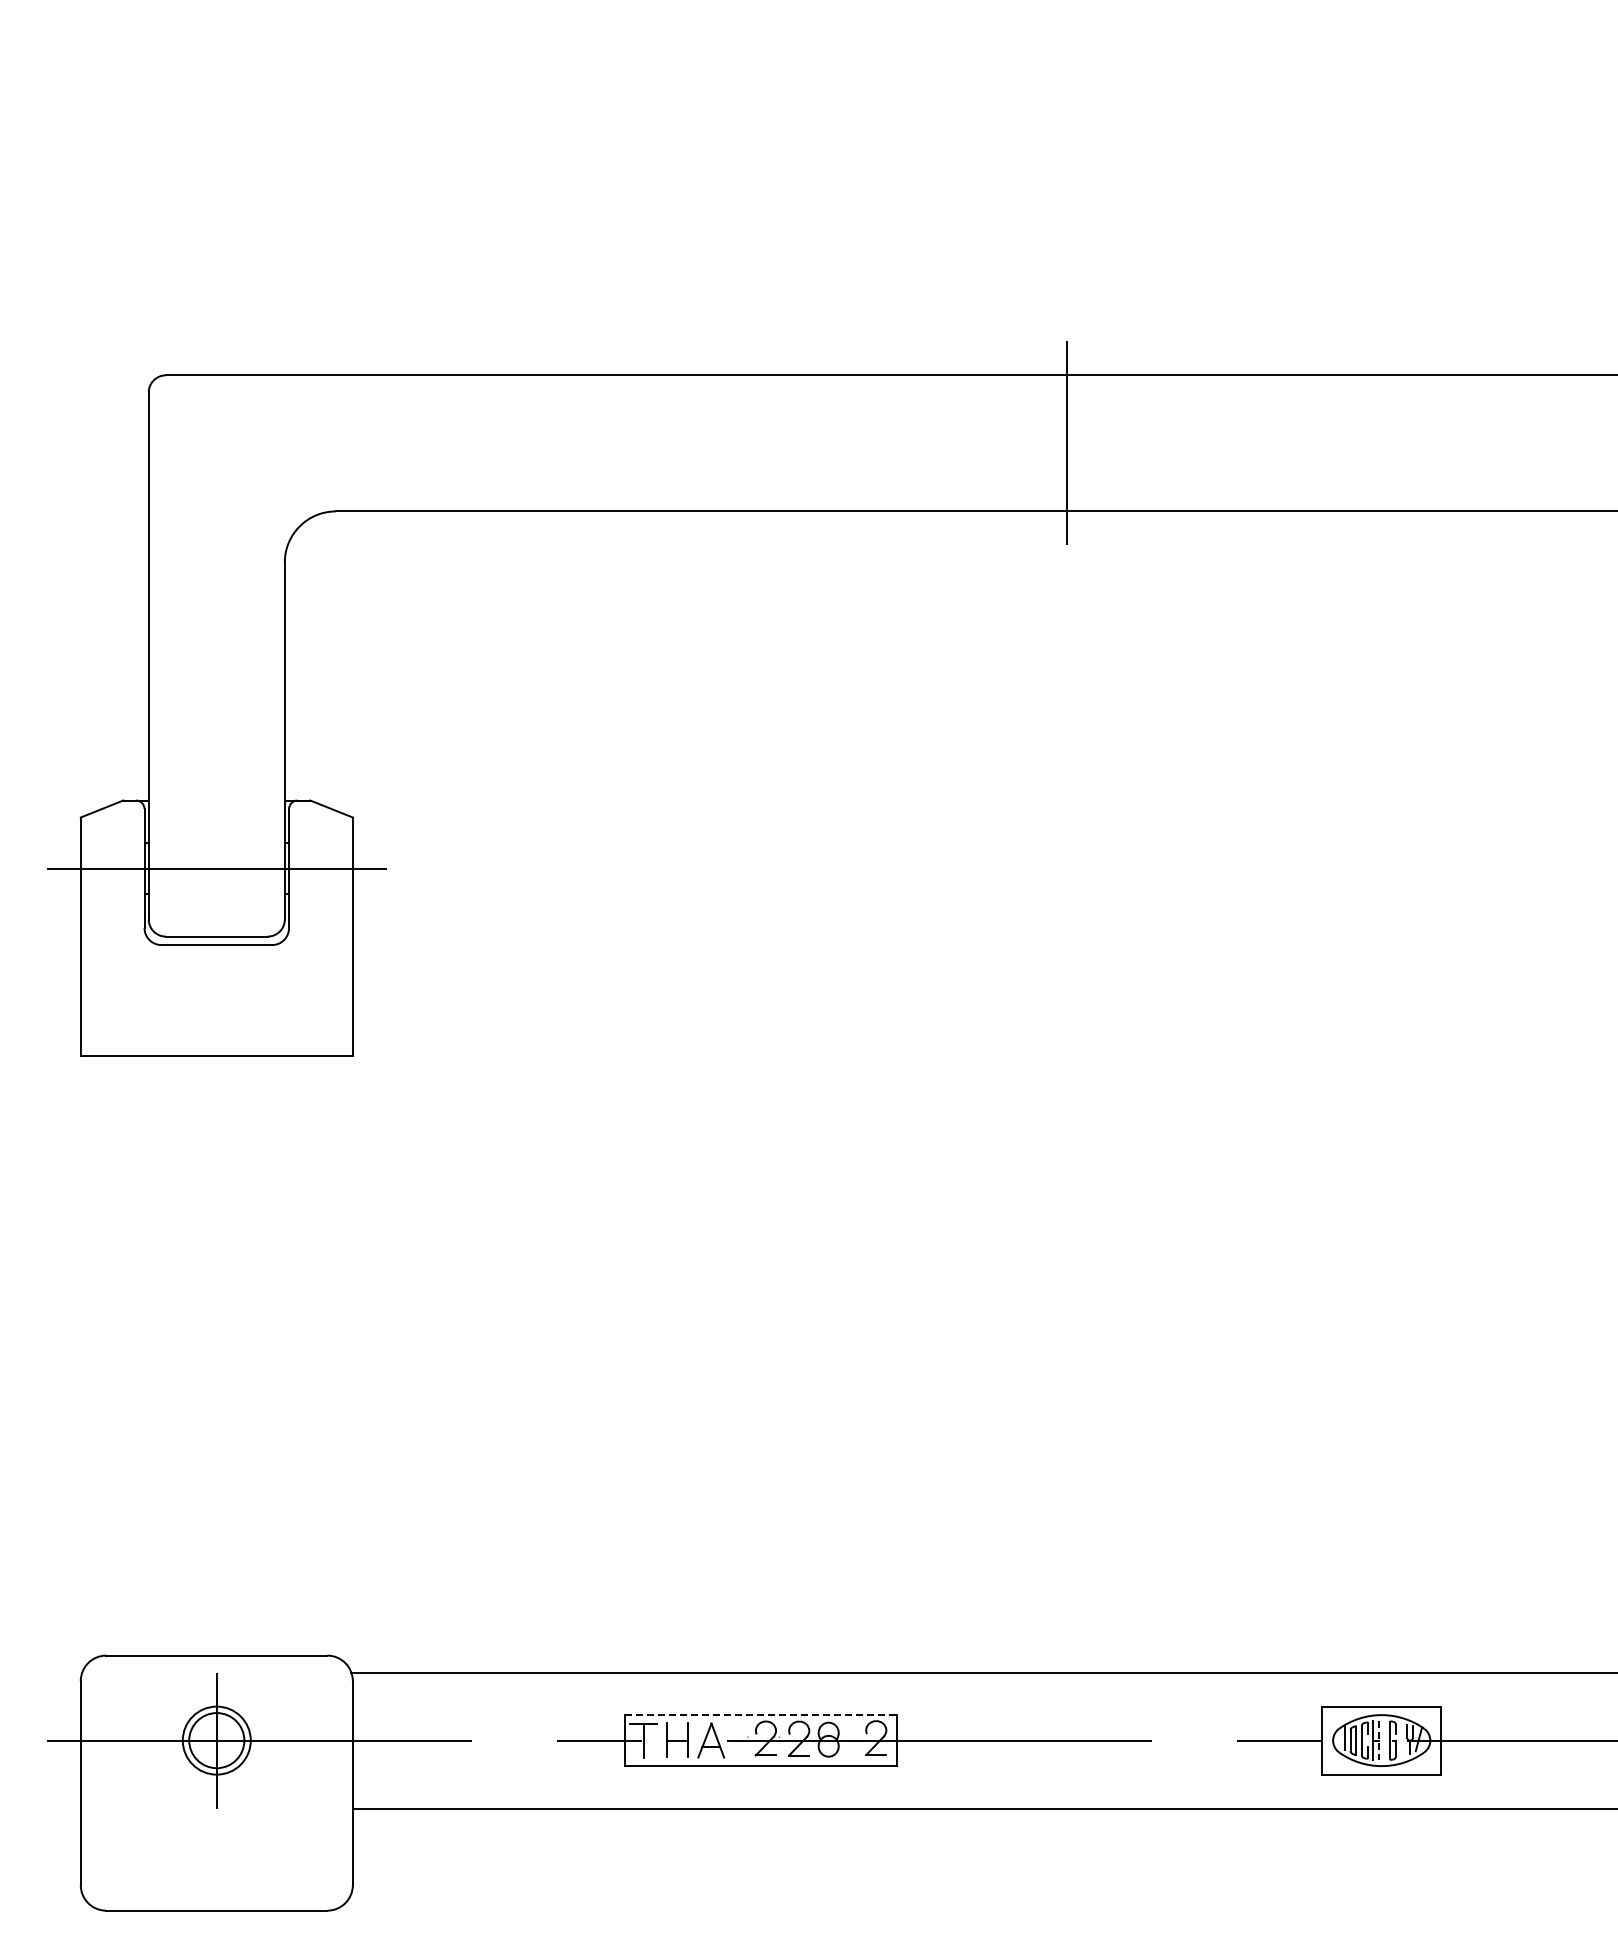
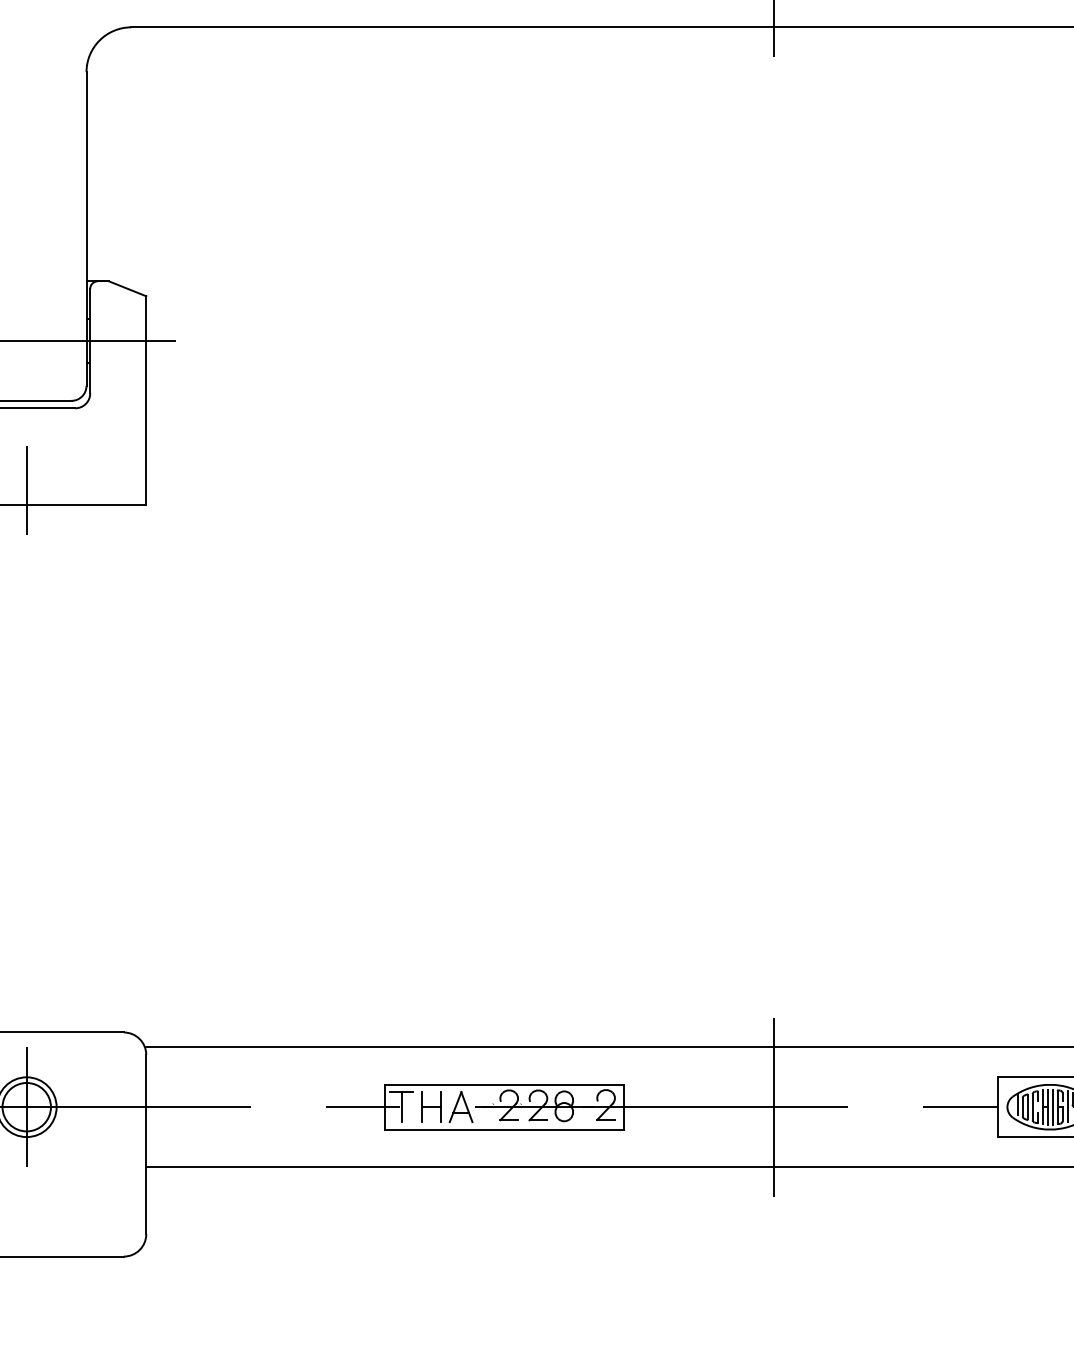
line: (216, 1038) -> (26, 490), added
line: (761, 1715) -> (505, 1085), dashed -> solid
line: (1401, 1739) -> (1067, 1106), added
line: (1067, 1740) -> (774, 1107), added
line: (1378, 1740) -> (1047, 1107), dashed -> solid
line: (1384, 1740) -> (1052, 1107), added

